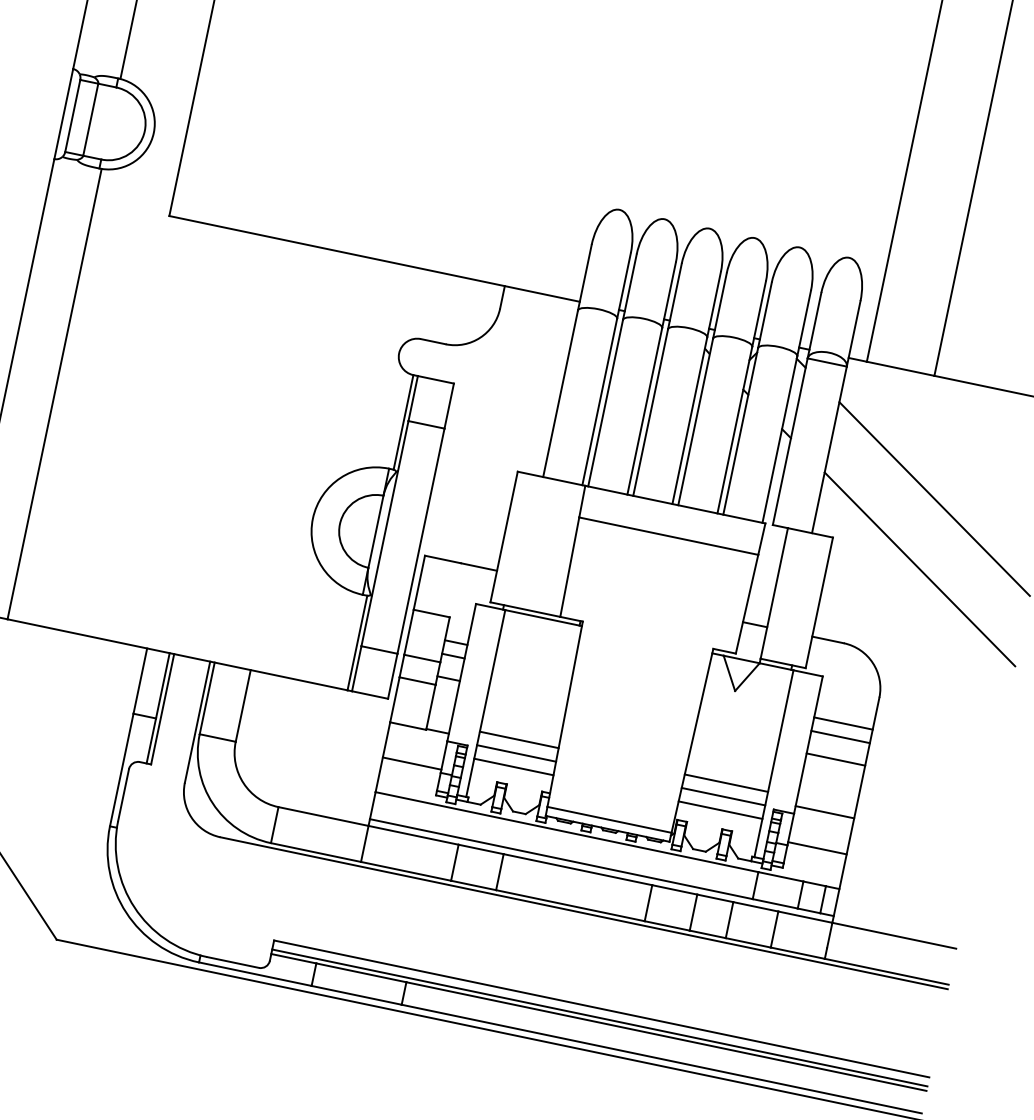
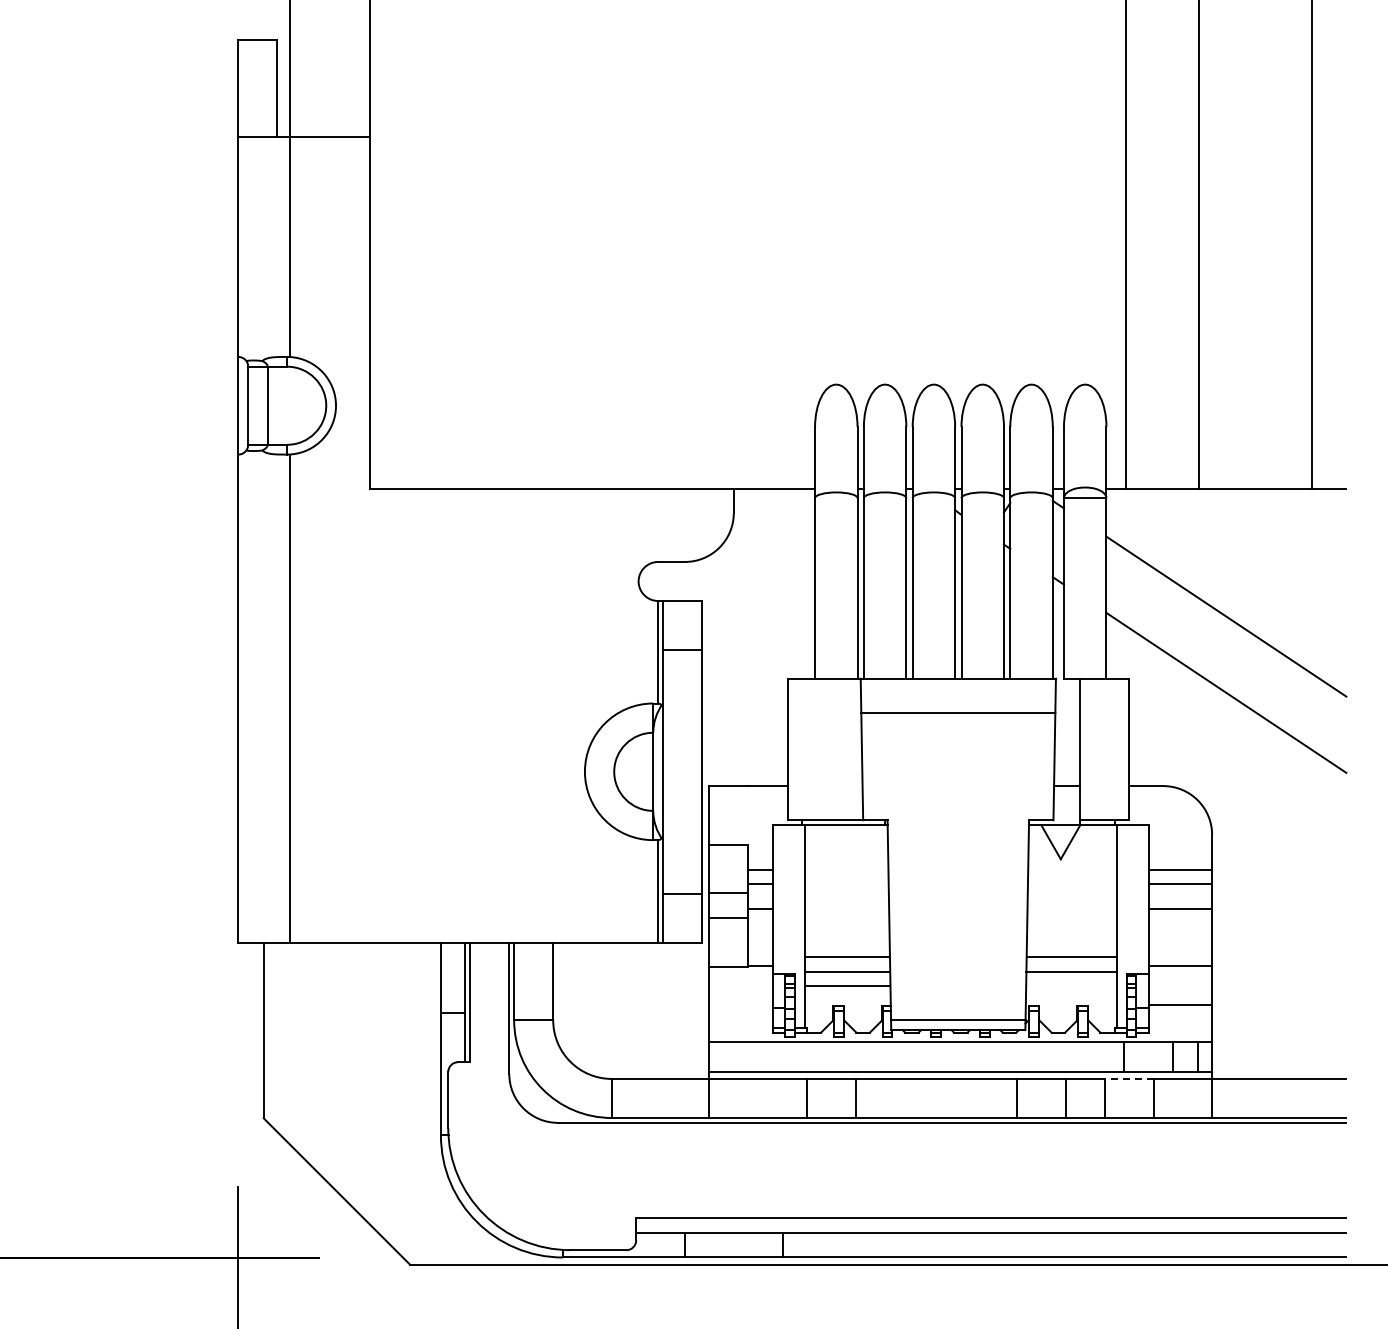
line: (411, 763) -> (740, 1004), removed
line: (720, 810) -> (1071, 986), removed
line: (755, 906) -> (1128, 1078), solid -> dashed
line: (600, 1018) -> (991, 1228), removed

